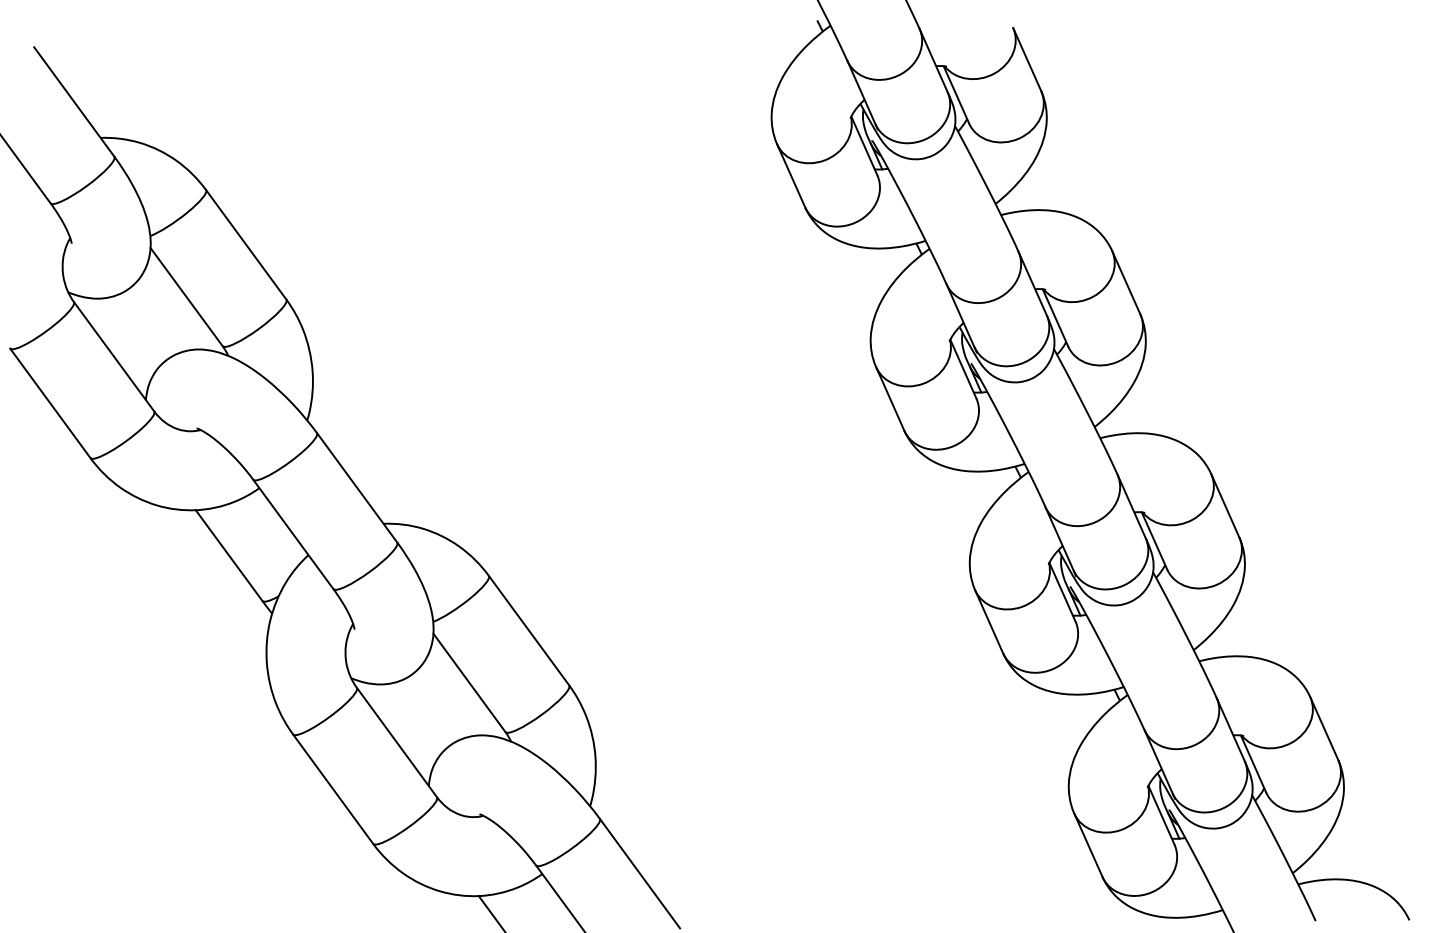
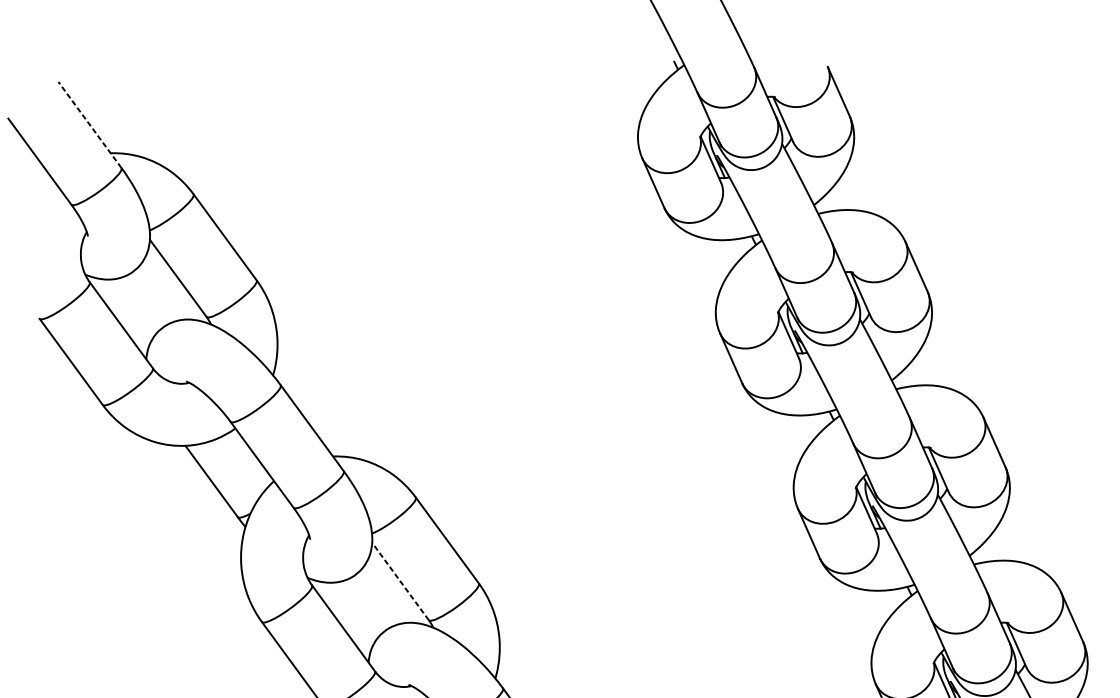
line: (74, 101) -> (90, 124), solid -> dashed
line: (469, 682) -> (400, 581), solid -> dashed

